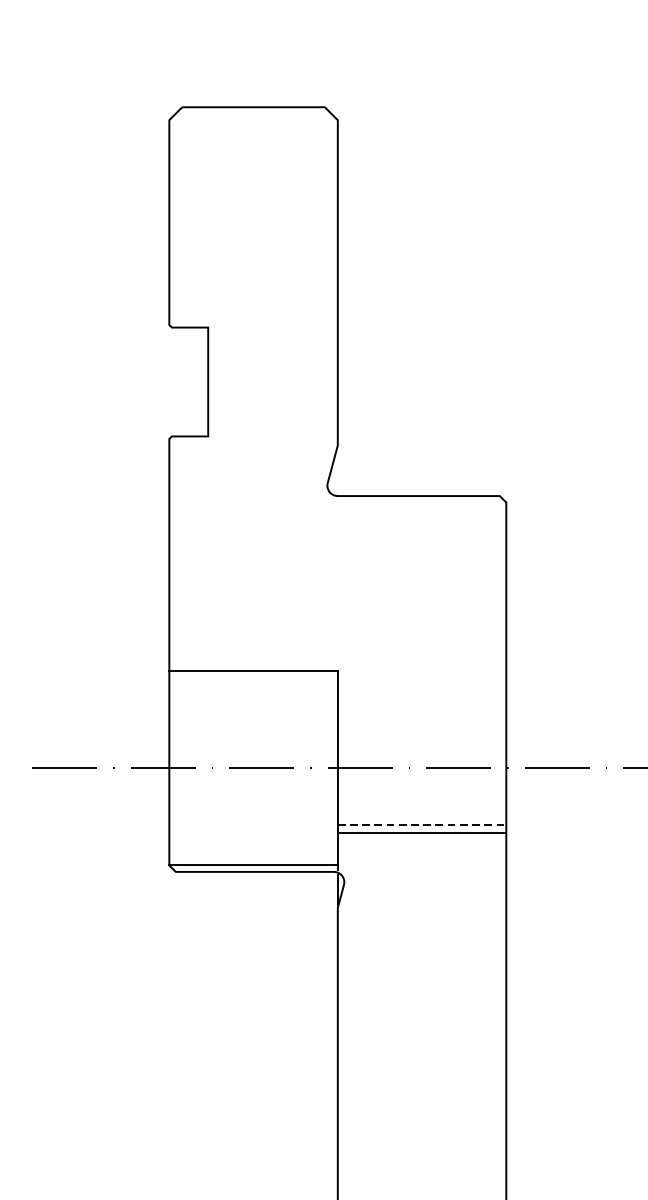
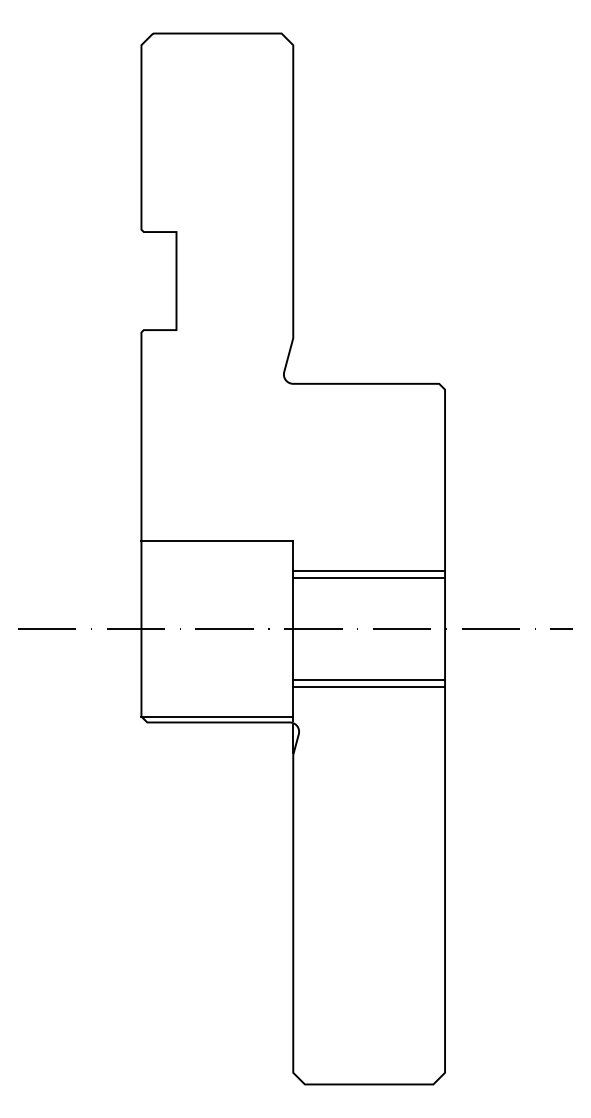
line: (422, 703) -> (369, 570), added
line: (422, 711) -> (369, 577), added
line: (422, 825) -> (369, 680), dashed -> solid

